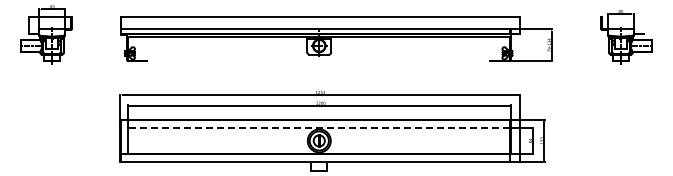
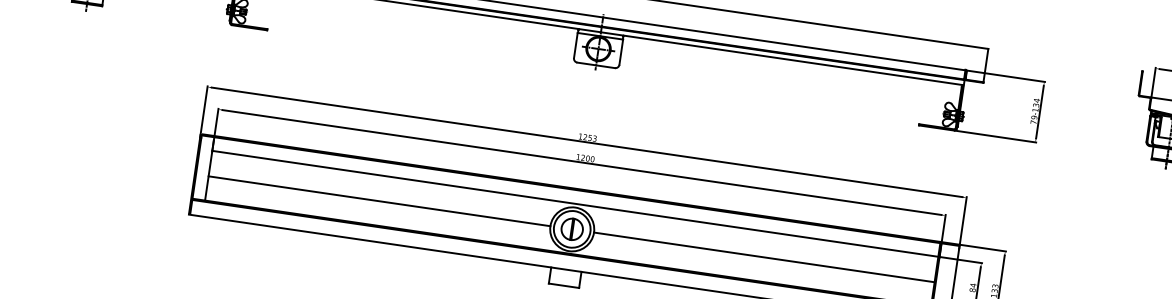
line: (318, 127) -> (574, 203), dashed -> solid
line: (217, 140) -> (379, 200), added
line: (420, 140) -> (764, 256), added

